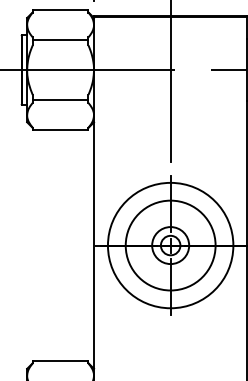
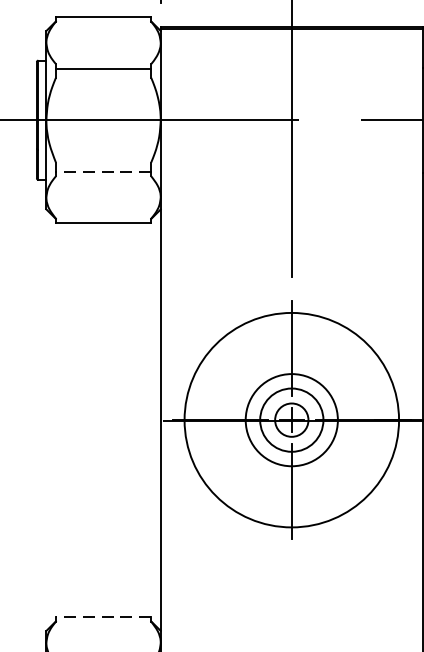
line: (60, 100) -> (103, 172), solid -> dashed
circle: (170, 245) -> (291, 420), size x0.6
line: (60, 360) -> (103, 616), solid -> dashed

